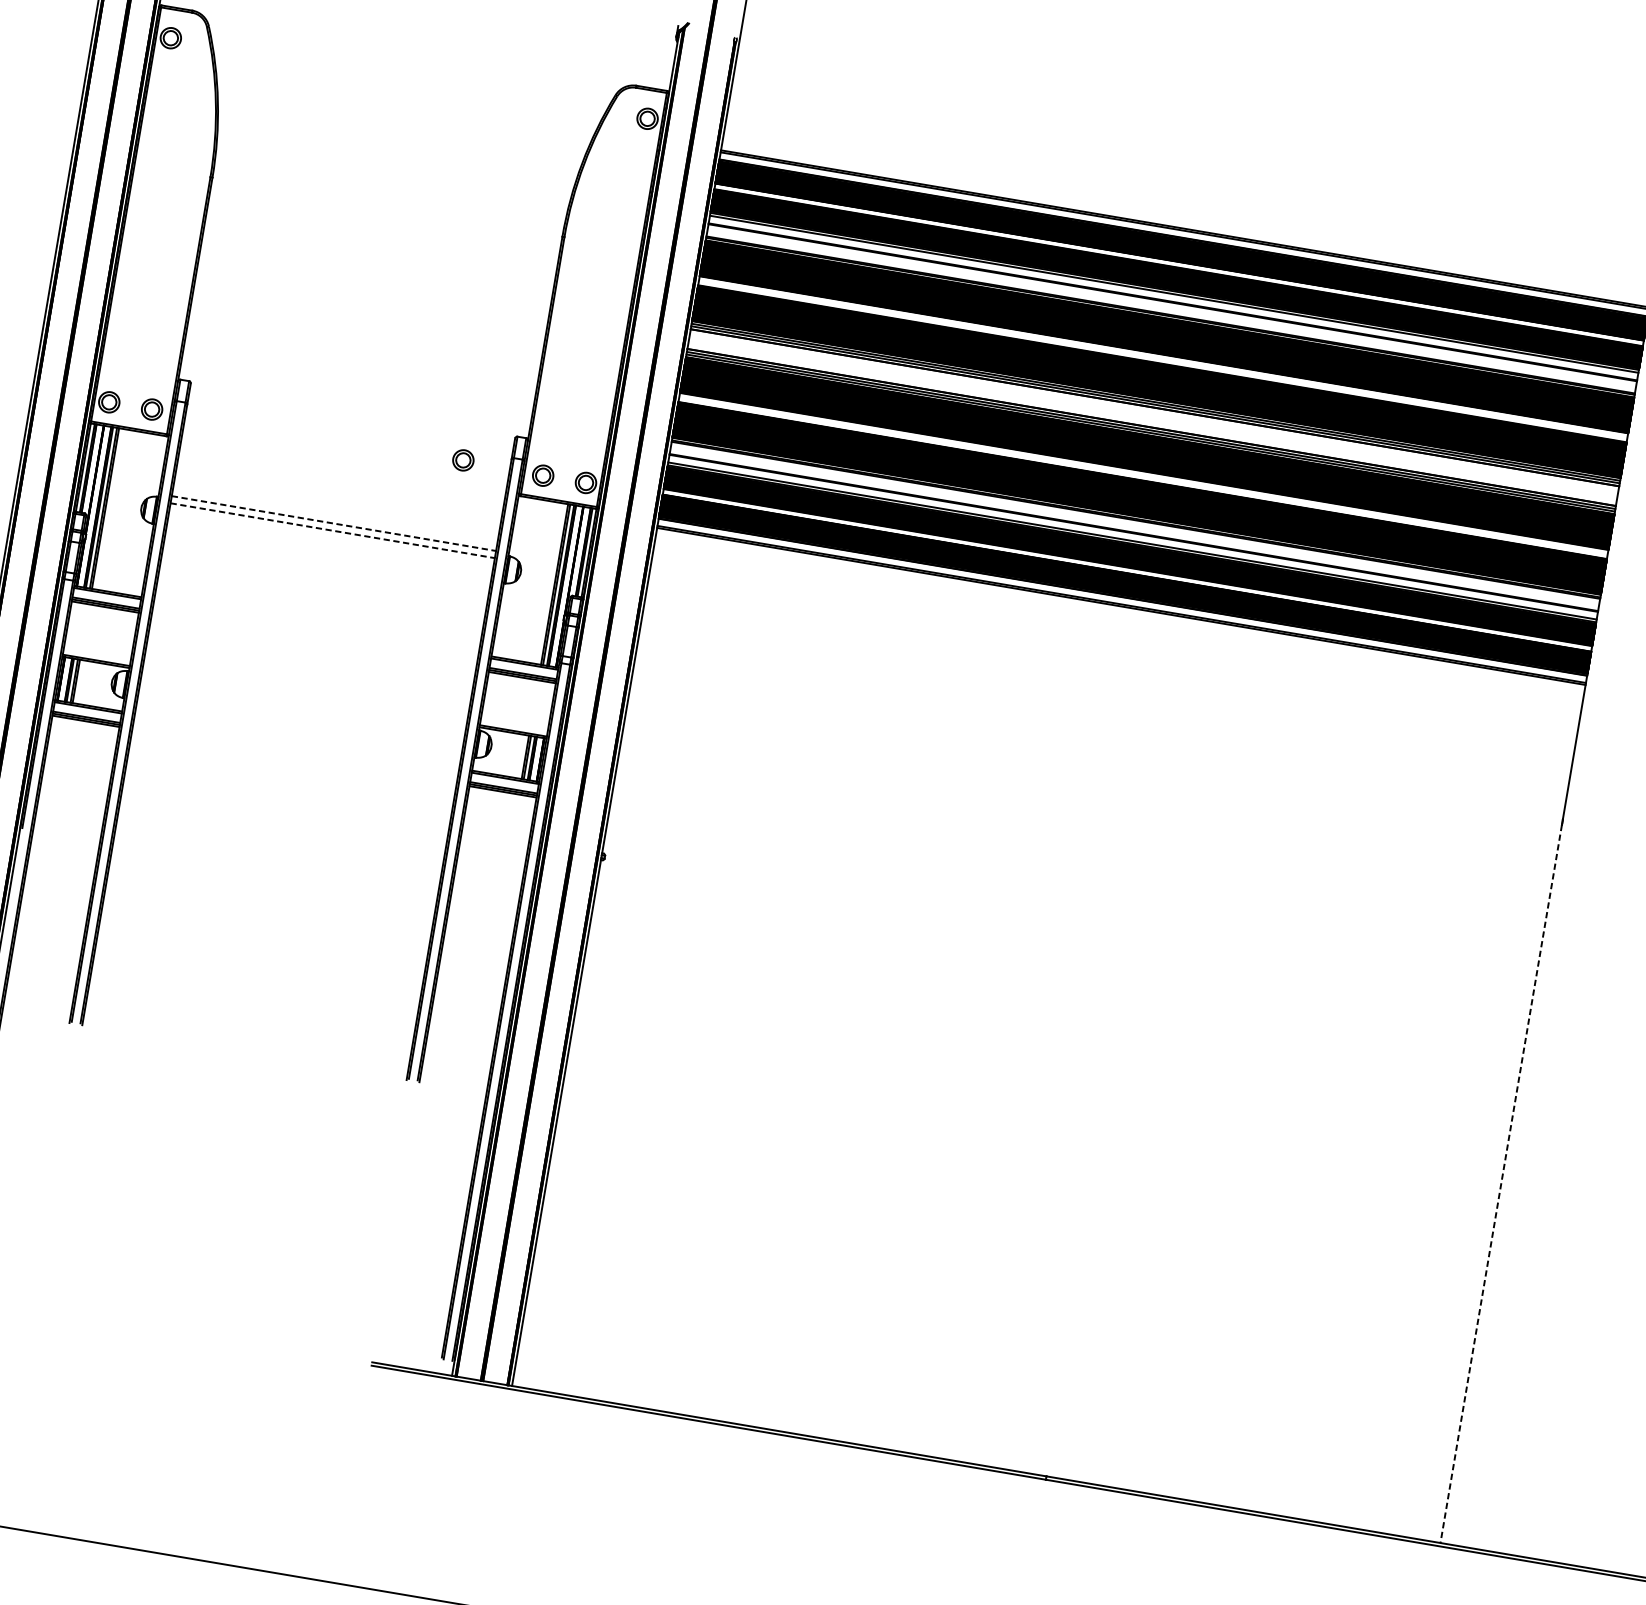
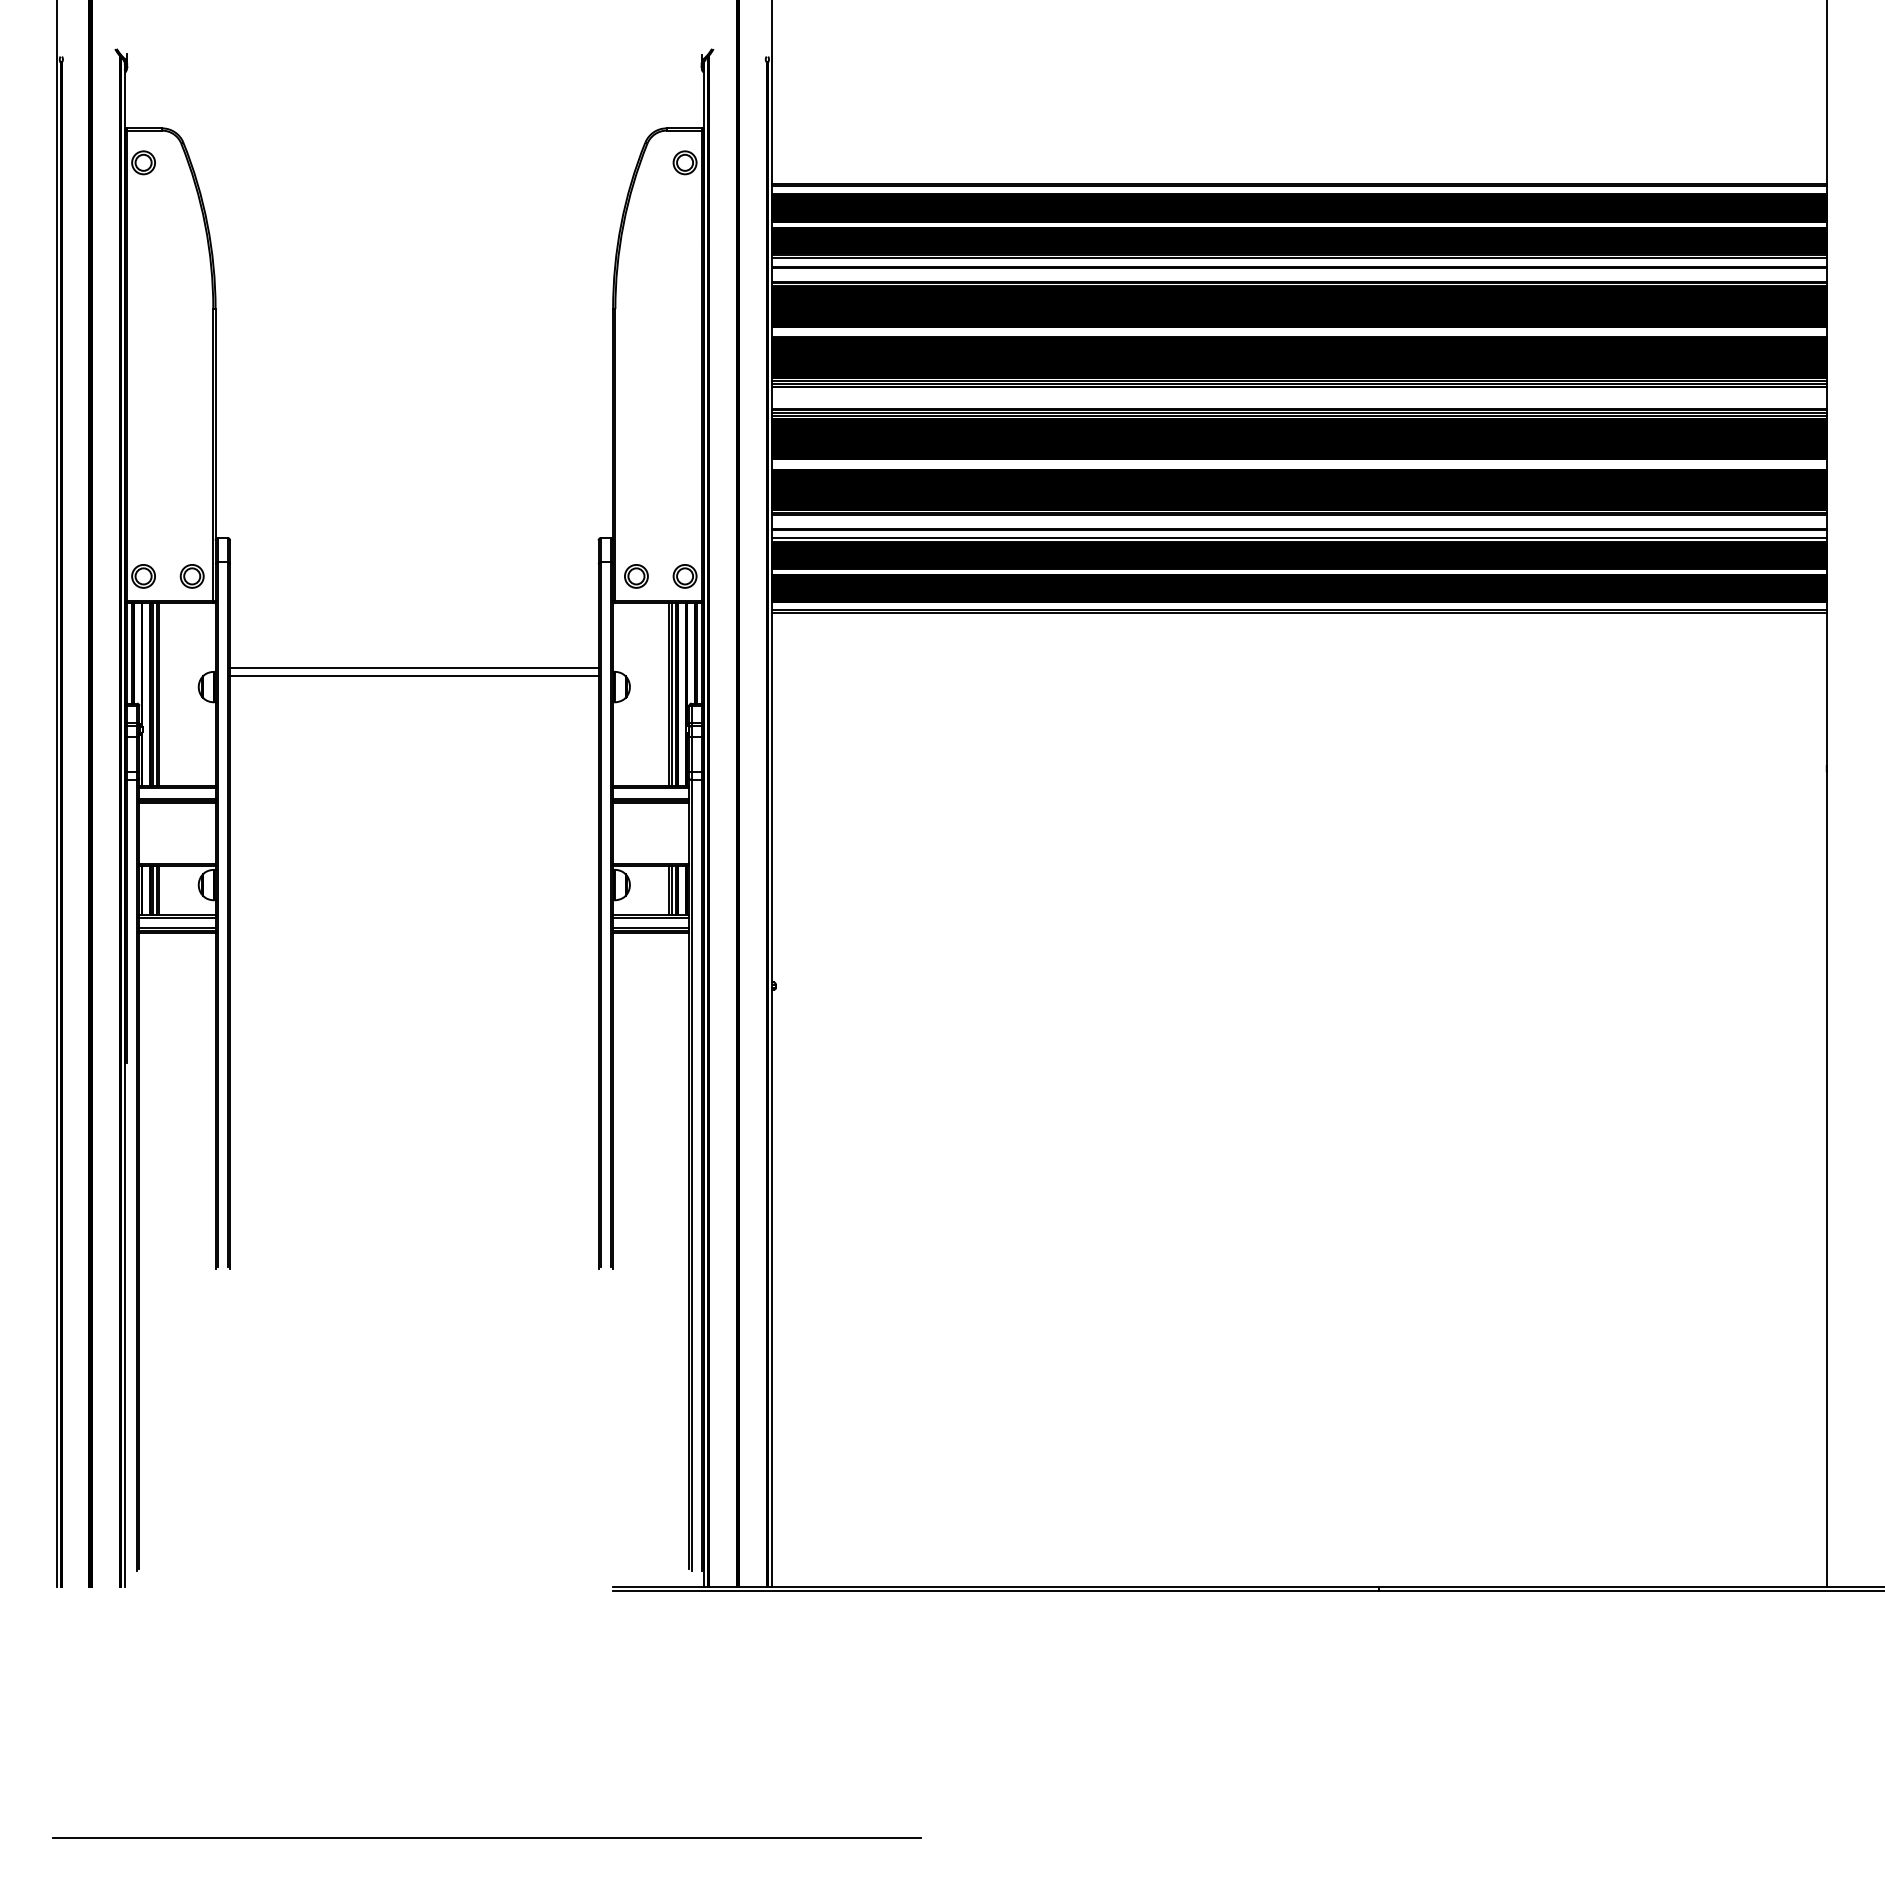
part: (463, 460) -> (545, 574), removed
line: (334, 523) -> (414, 668), dashed -> solid
line: (332, 530) -> (414, 676), dashed -> solid
line: (1501, 1183) -> (1826, 1179), dashed -> solid

